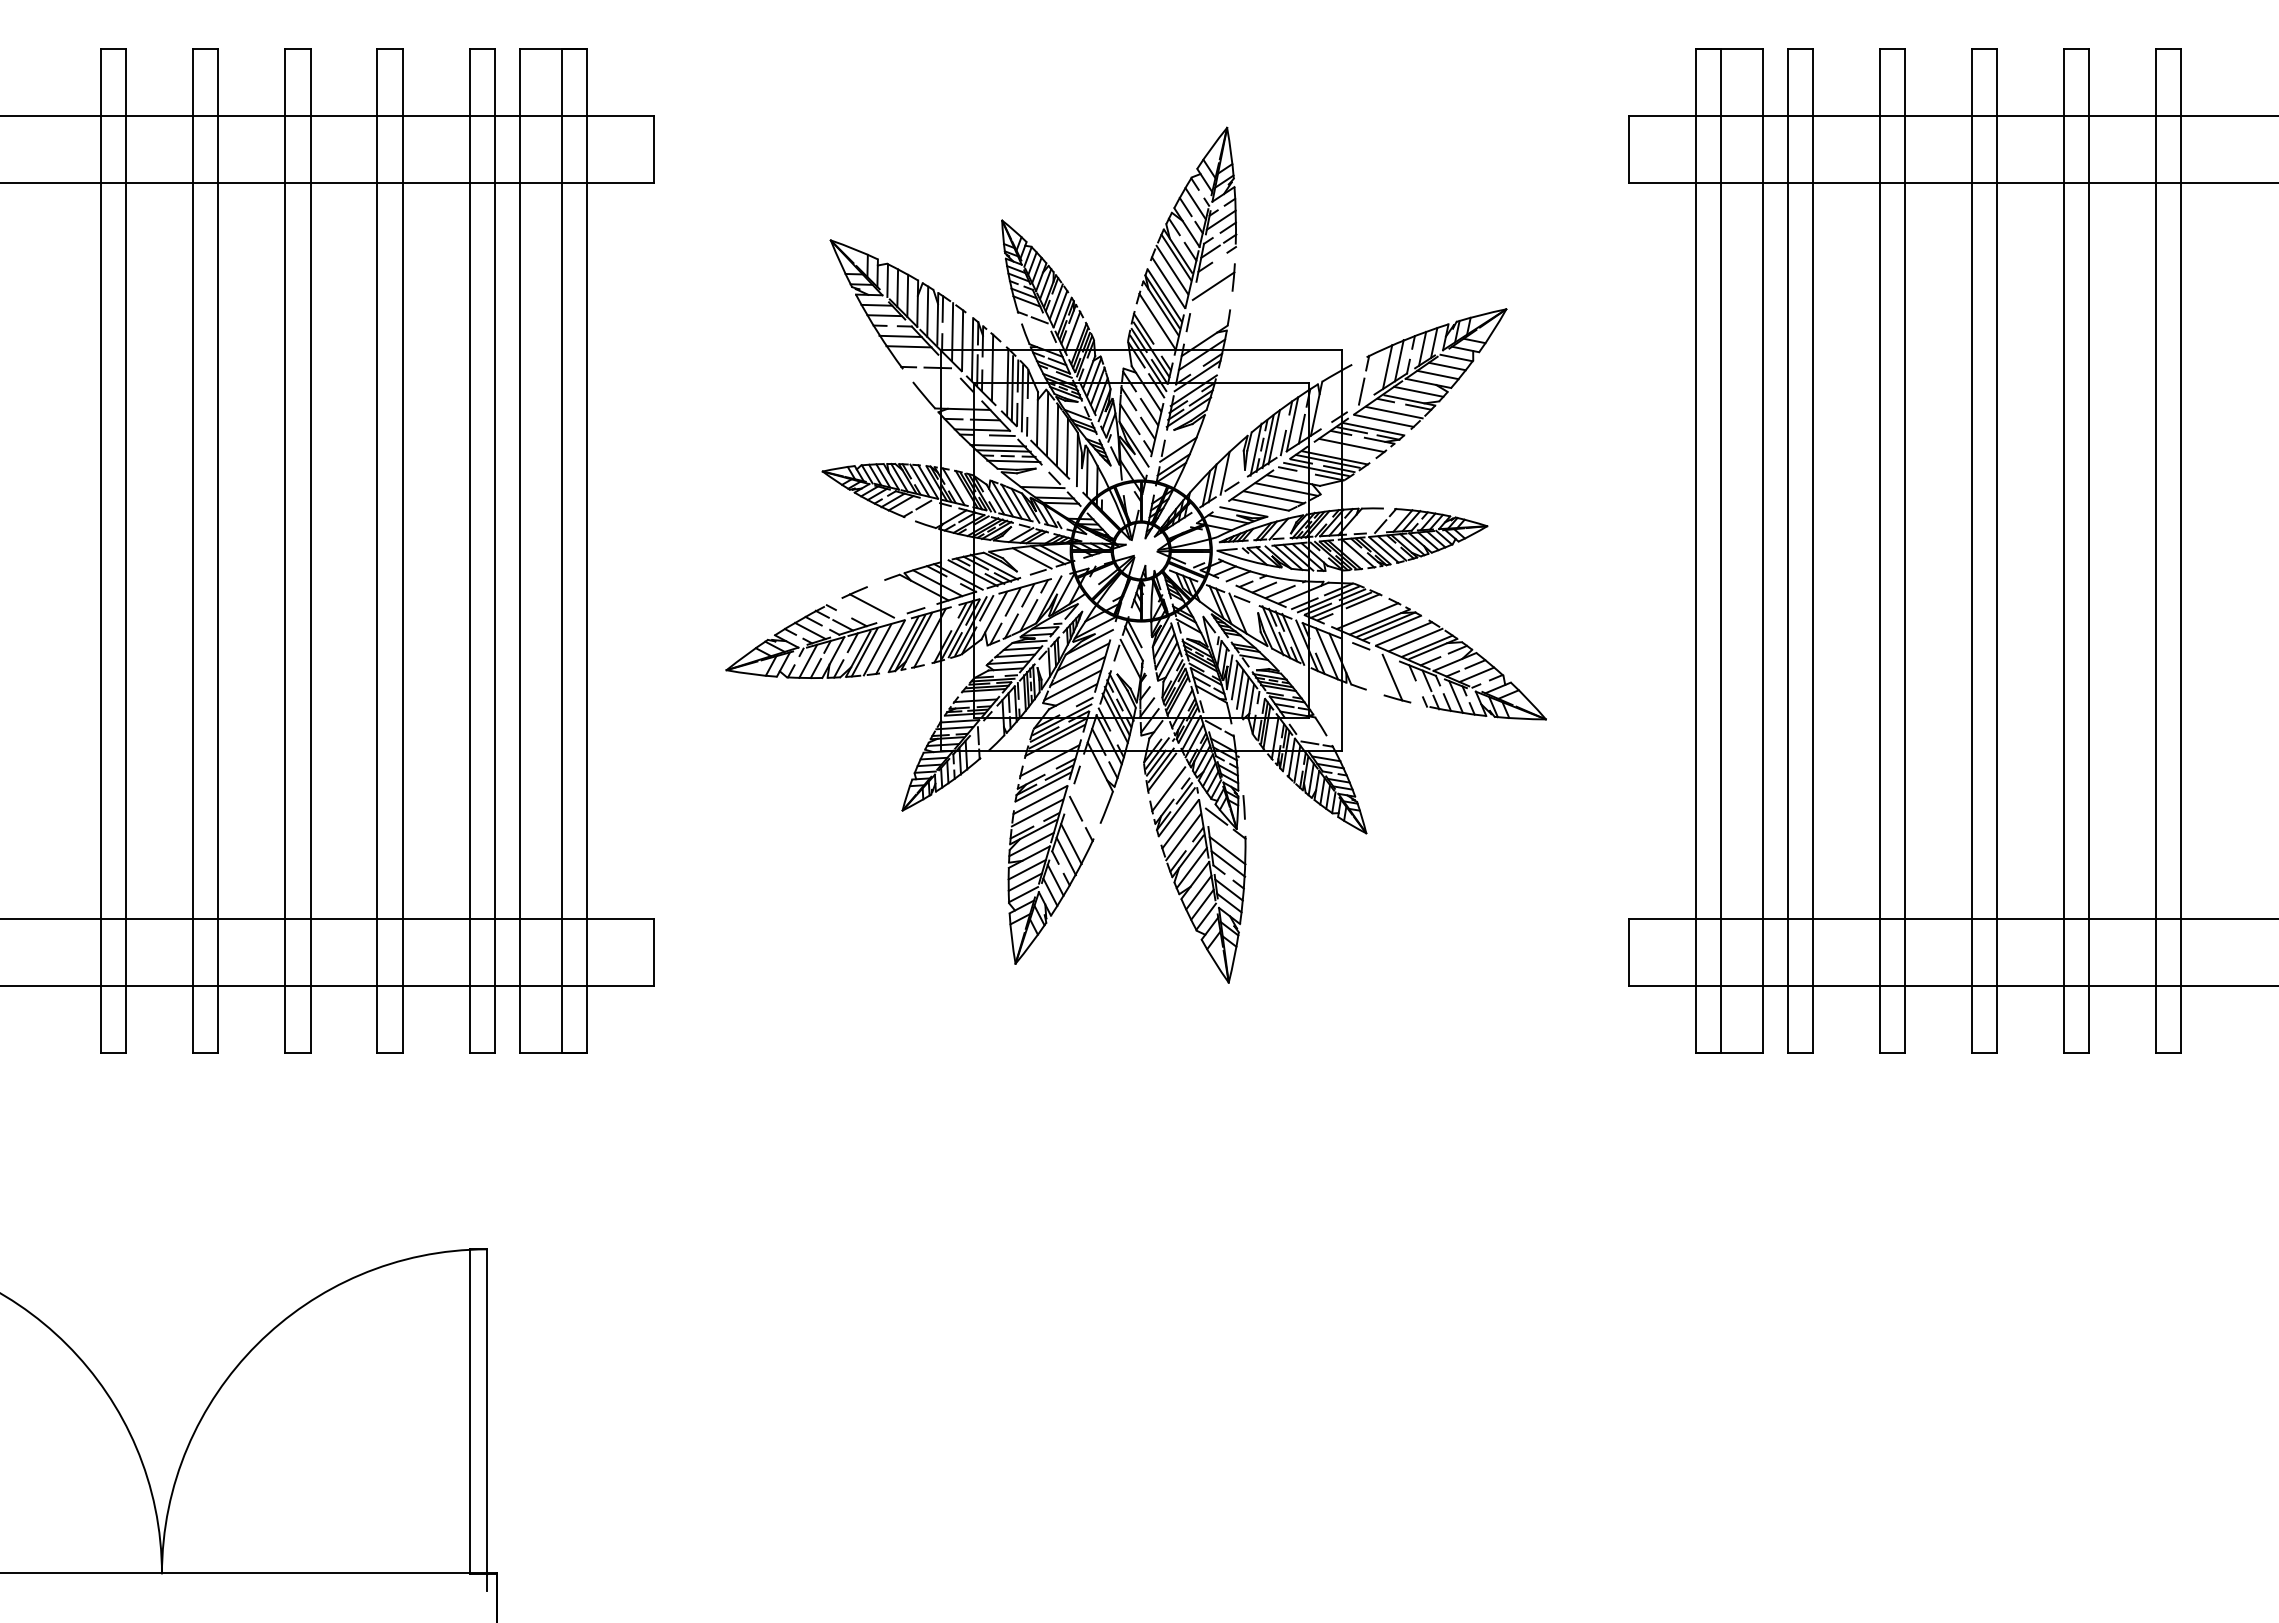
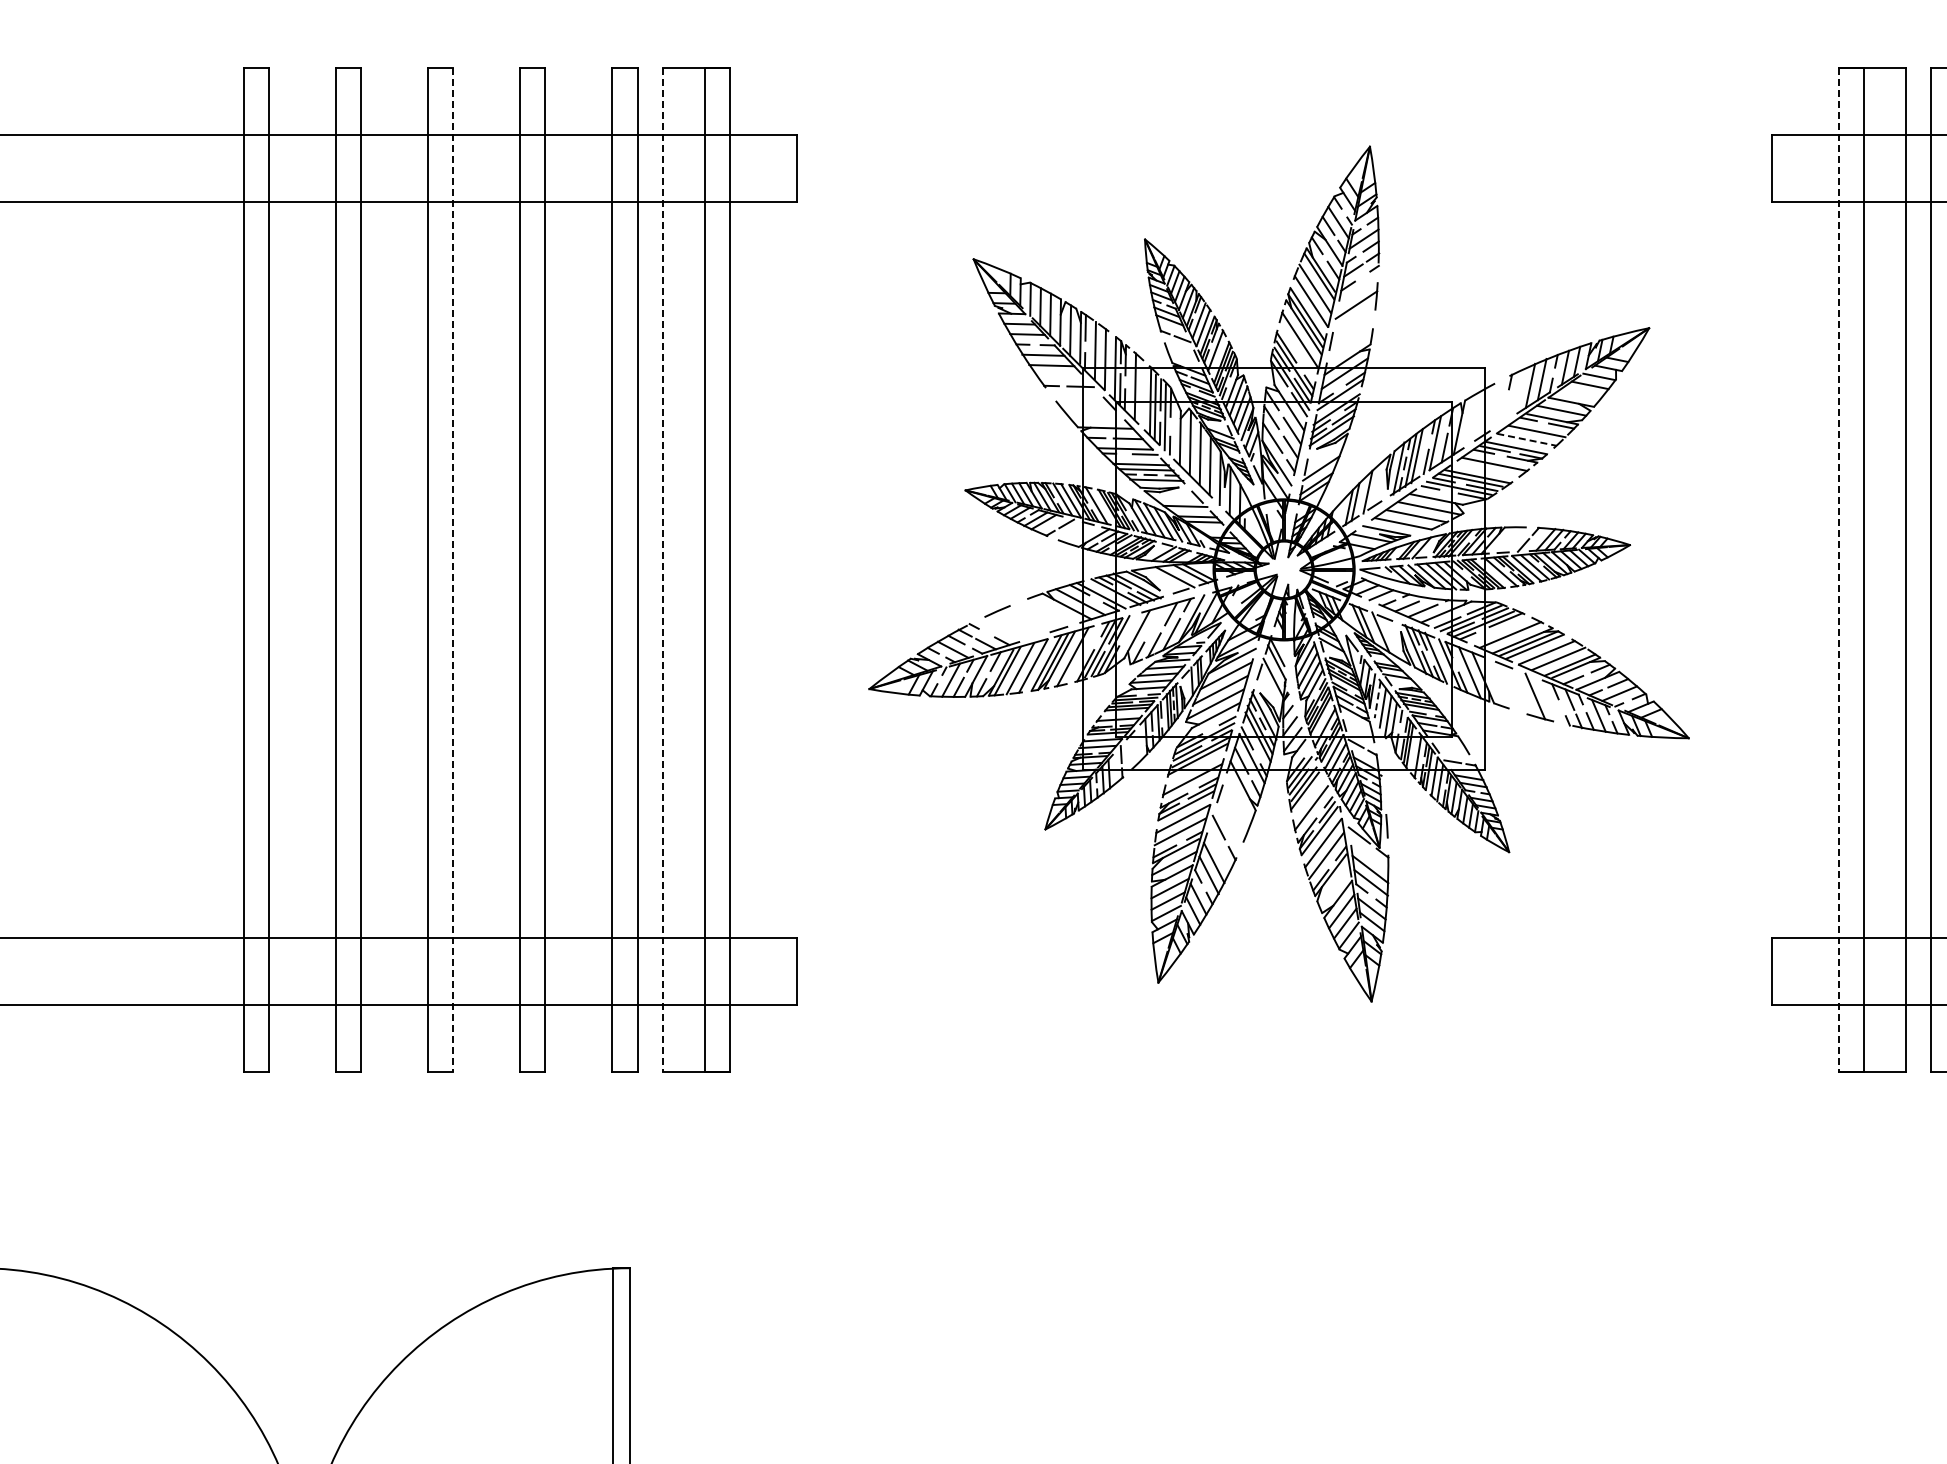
line: (1437, 374) -> (1580, 393), removed
line: (1361, 391) -> (1504, 410), removed
line: (1384, 421) -> (1527, 440), solid -> dashed
line: (310, 551) -> (453, 570), solid -> dashed
line: (519, 551) -> (662, 570), solid -> dashed
line: (1695, 551) -> (1838, 570), solid -> dashed
line: (1012, 601) -> (1155, 620), removed
line: (871, 605) -> (1014, 624), removed
line: (986, 608) -> (1129, 627), removed
line: (1234, 681) -> (1377, 700), solid -> dashed
line: (1191, 868) -> (1334, 887), removed

